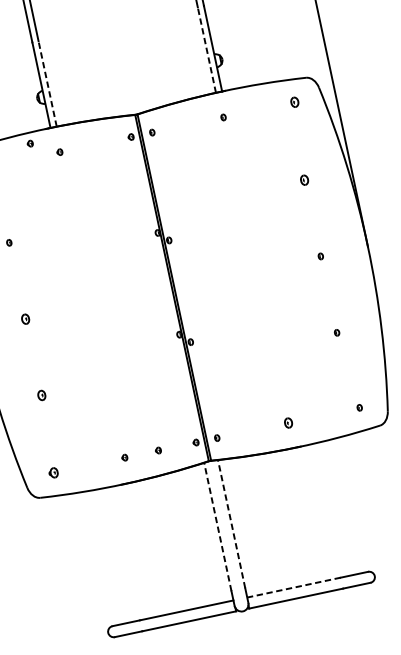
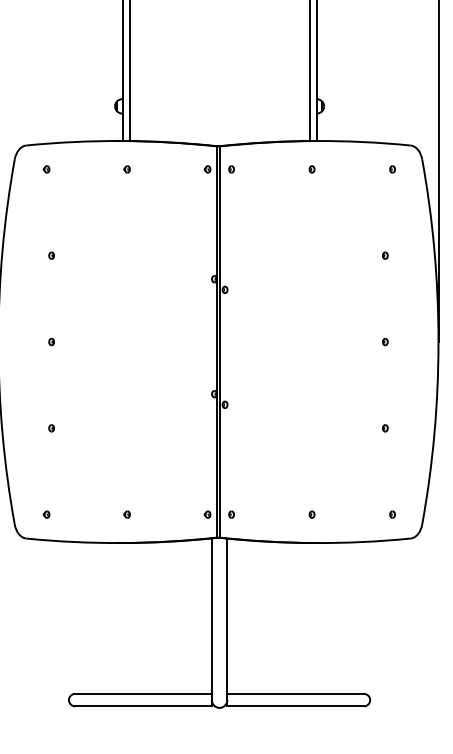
line: (206, 49) -> (309, 92), dashed -> solid
line: (47, 83) -> (129, 92), dashed -> solid
part: (294, 102) -> (392, 169), size x0.62
part: (29, 143) -> (96, 153), removed
part: (304, 179) -> (385, 255), size x0.62
part: (25, 318) -> (51, 341), size x0.62
part: (41, 395) -> (51, 428), size x0.62
part: (287, 422) -> (311, 514), size x0.62
part: (157, 450) -> (164, 514), removed
part: (53, 472) -> (46, 514), size x0.62
line: (231, 523) -> (227, 610), dashed -> solid
line: (217, 526) -> (211, 610), dashed -> solid
line: (294, 587) -> (280, 693), dashed -> solid

